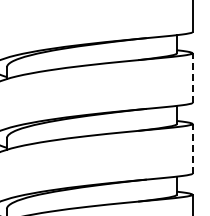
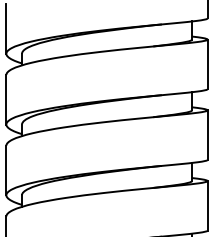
line: (192, 78) -> (207, 64), dashed -> solid
line: (192, 149) -> (207, 135), dashed -> solid

